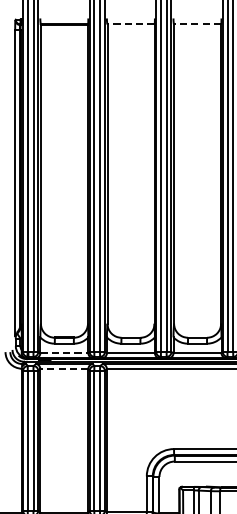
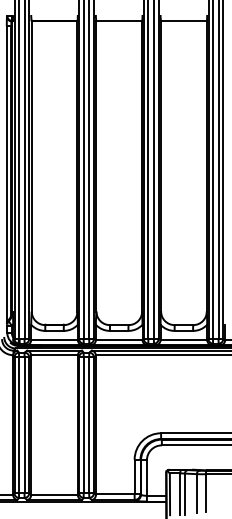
line: (131, 24) -> (119, 20), dashed -> solid
line: (197, 24) -> (183, 20), dashed -> solid
line: (65, 353) -> (55, 340), dashed -> solid
line: (64, 369) -> (54, 355), dashed -> solid

